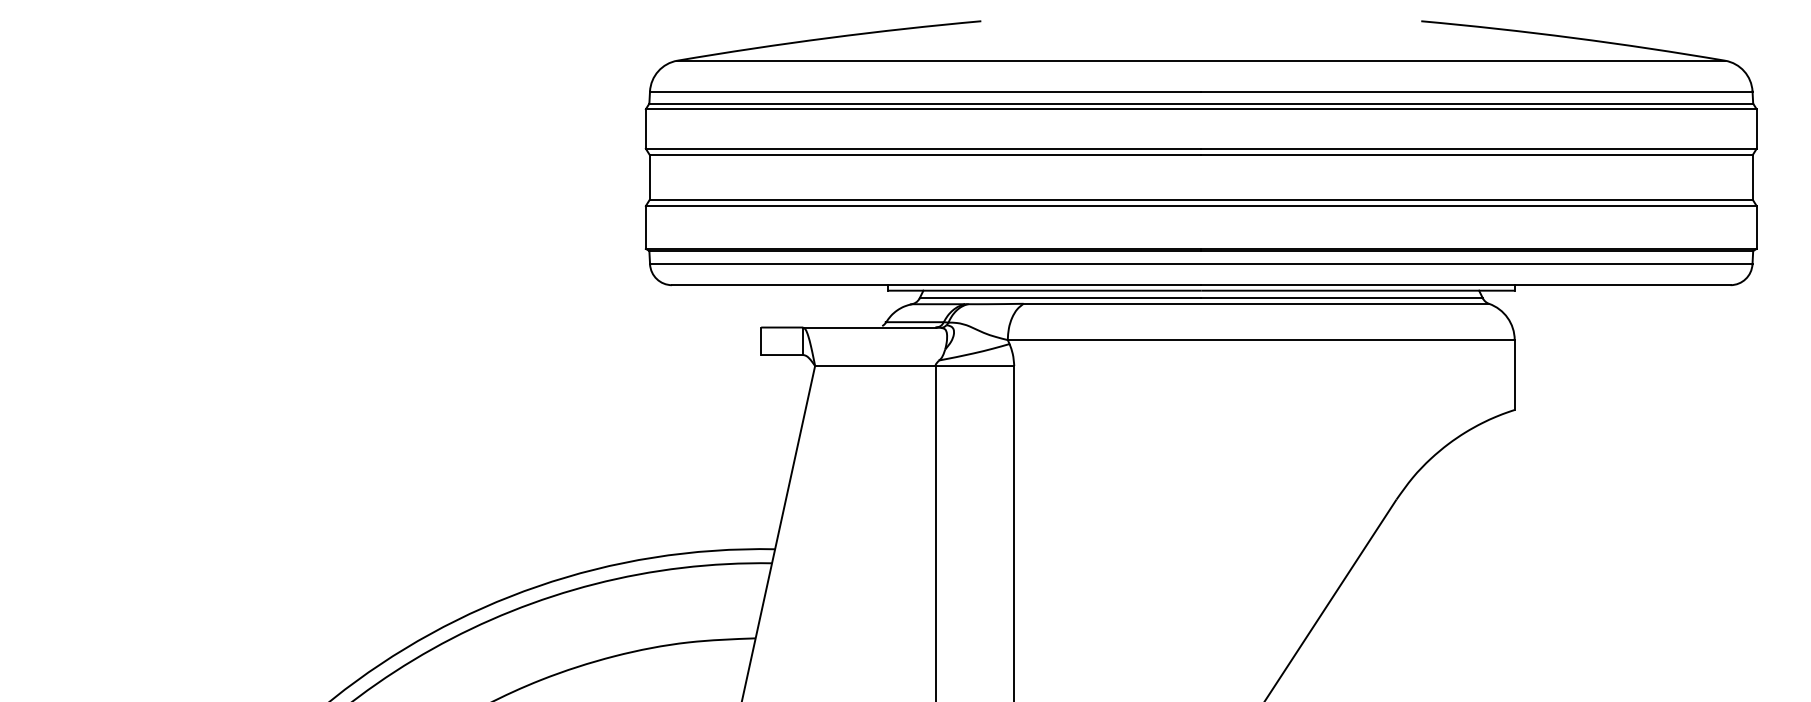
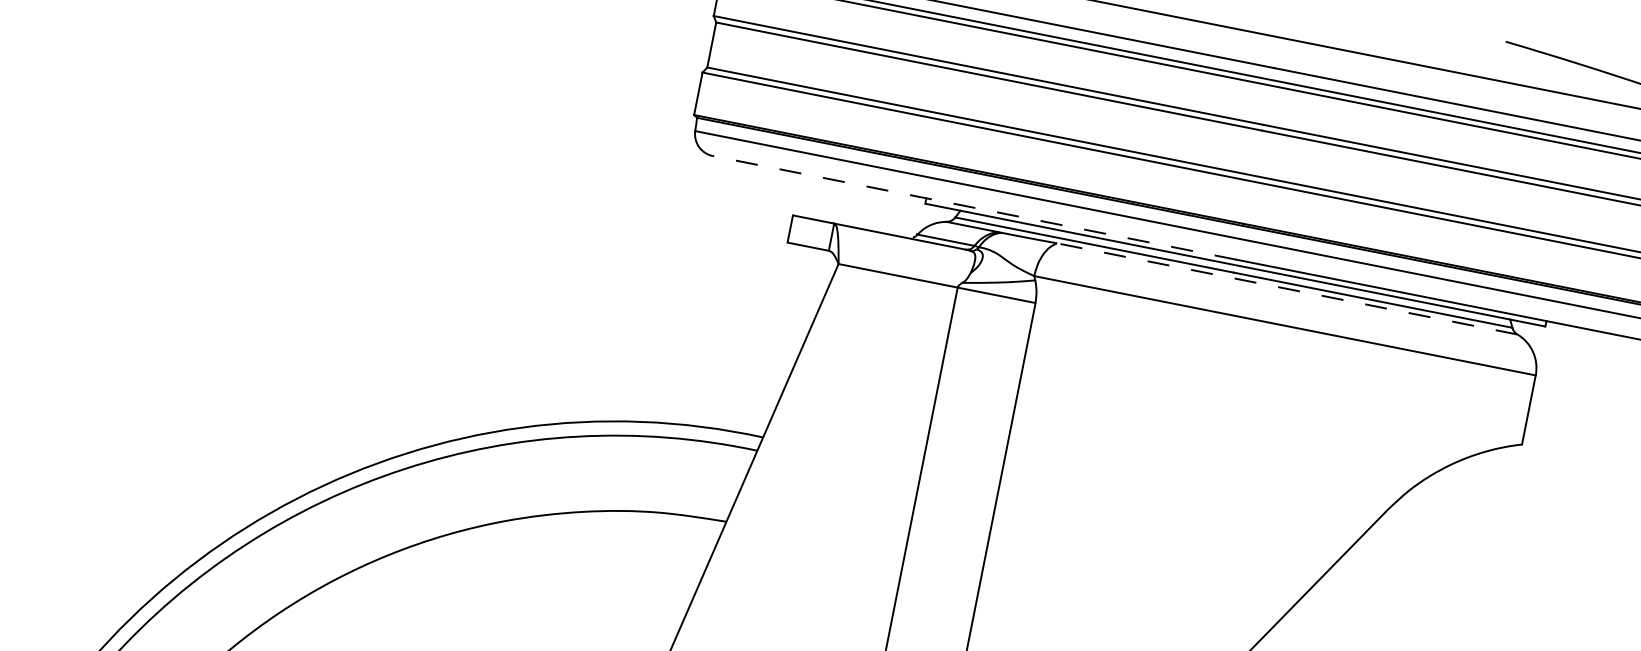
line: (936, 285) -> (974, 208), solid -> dashed
line: (1256, 303) -> (1287, 288), solid -> dashed

